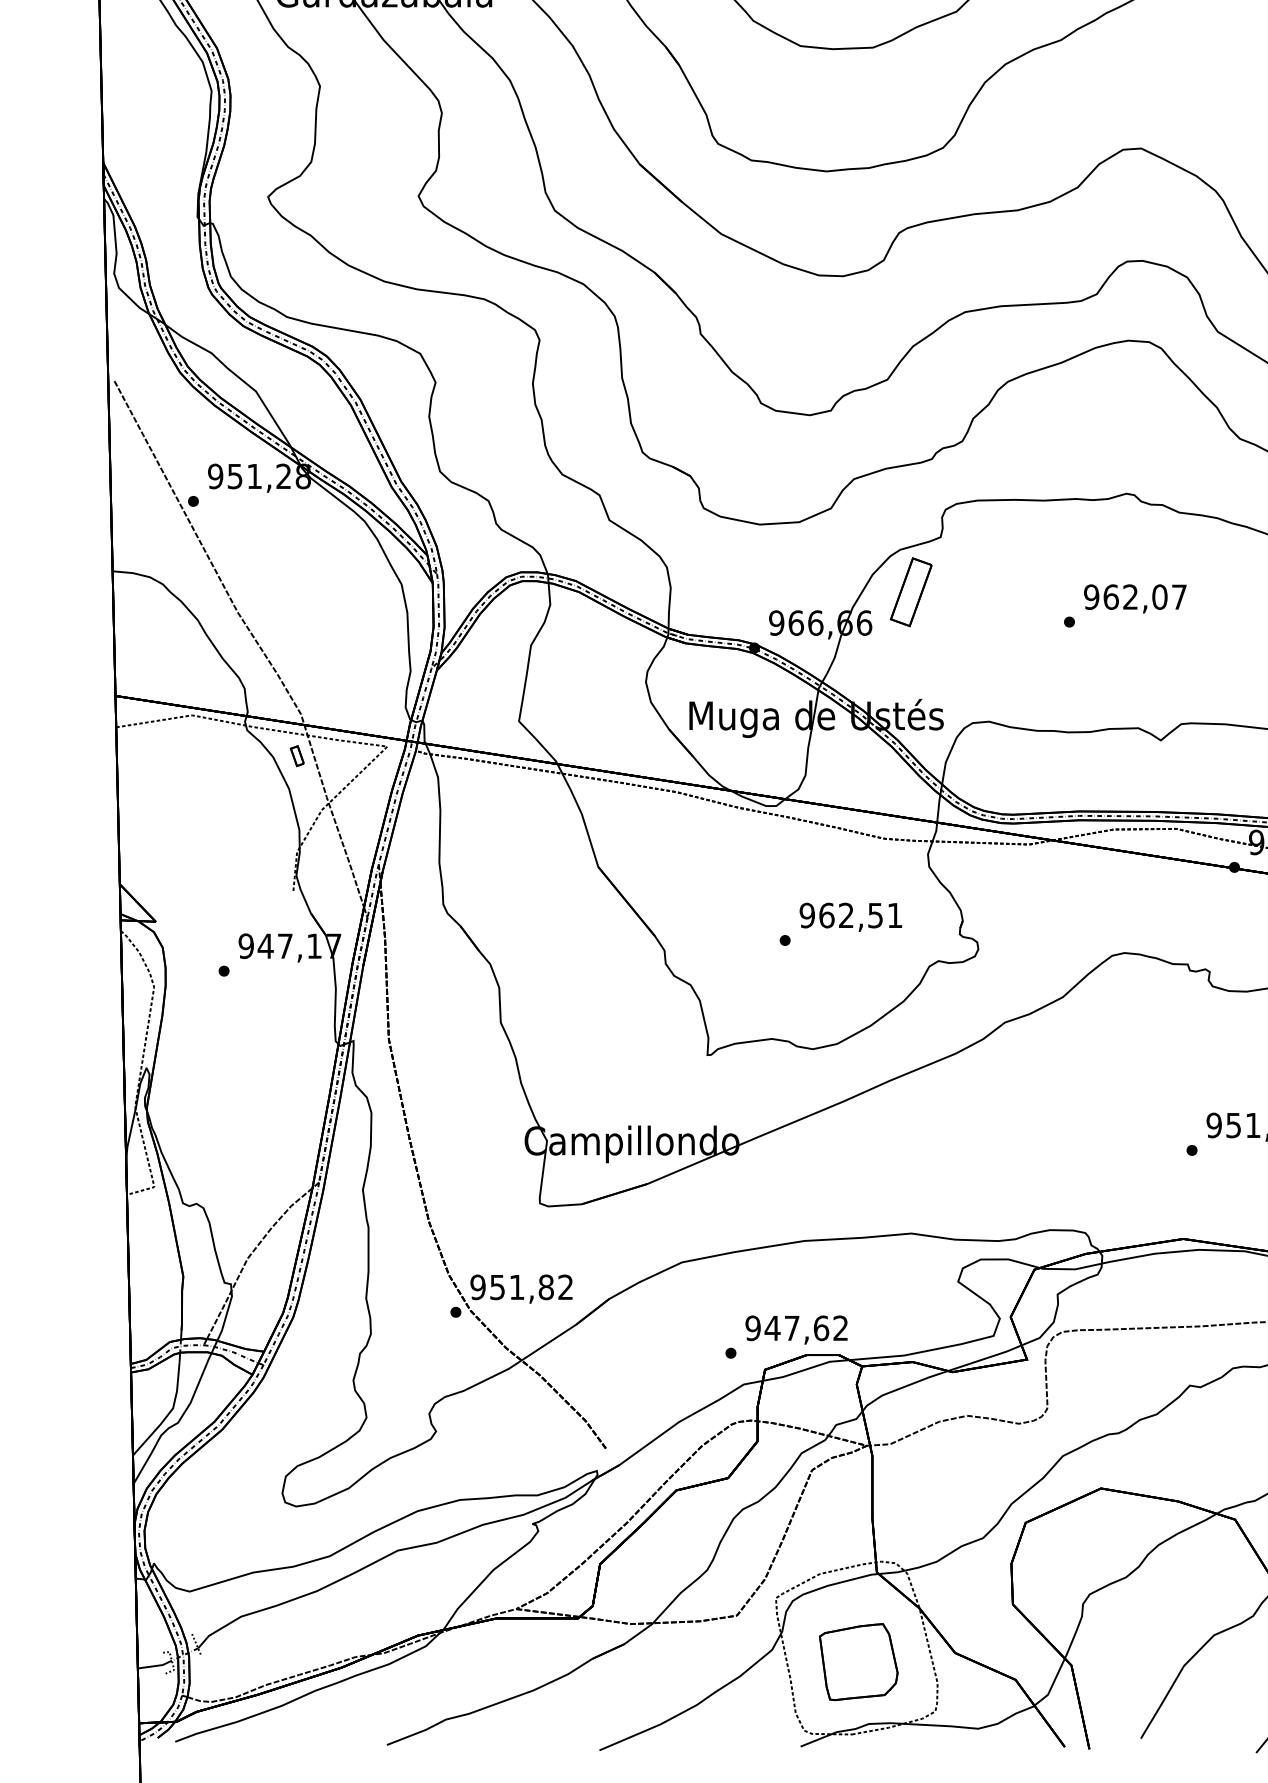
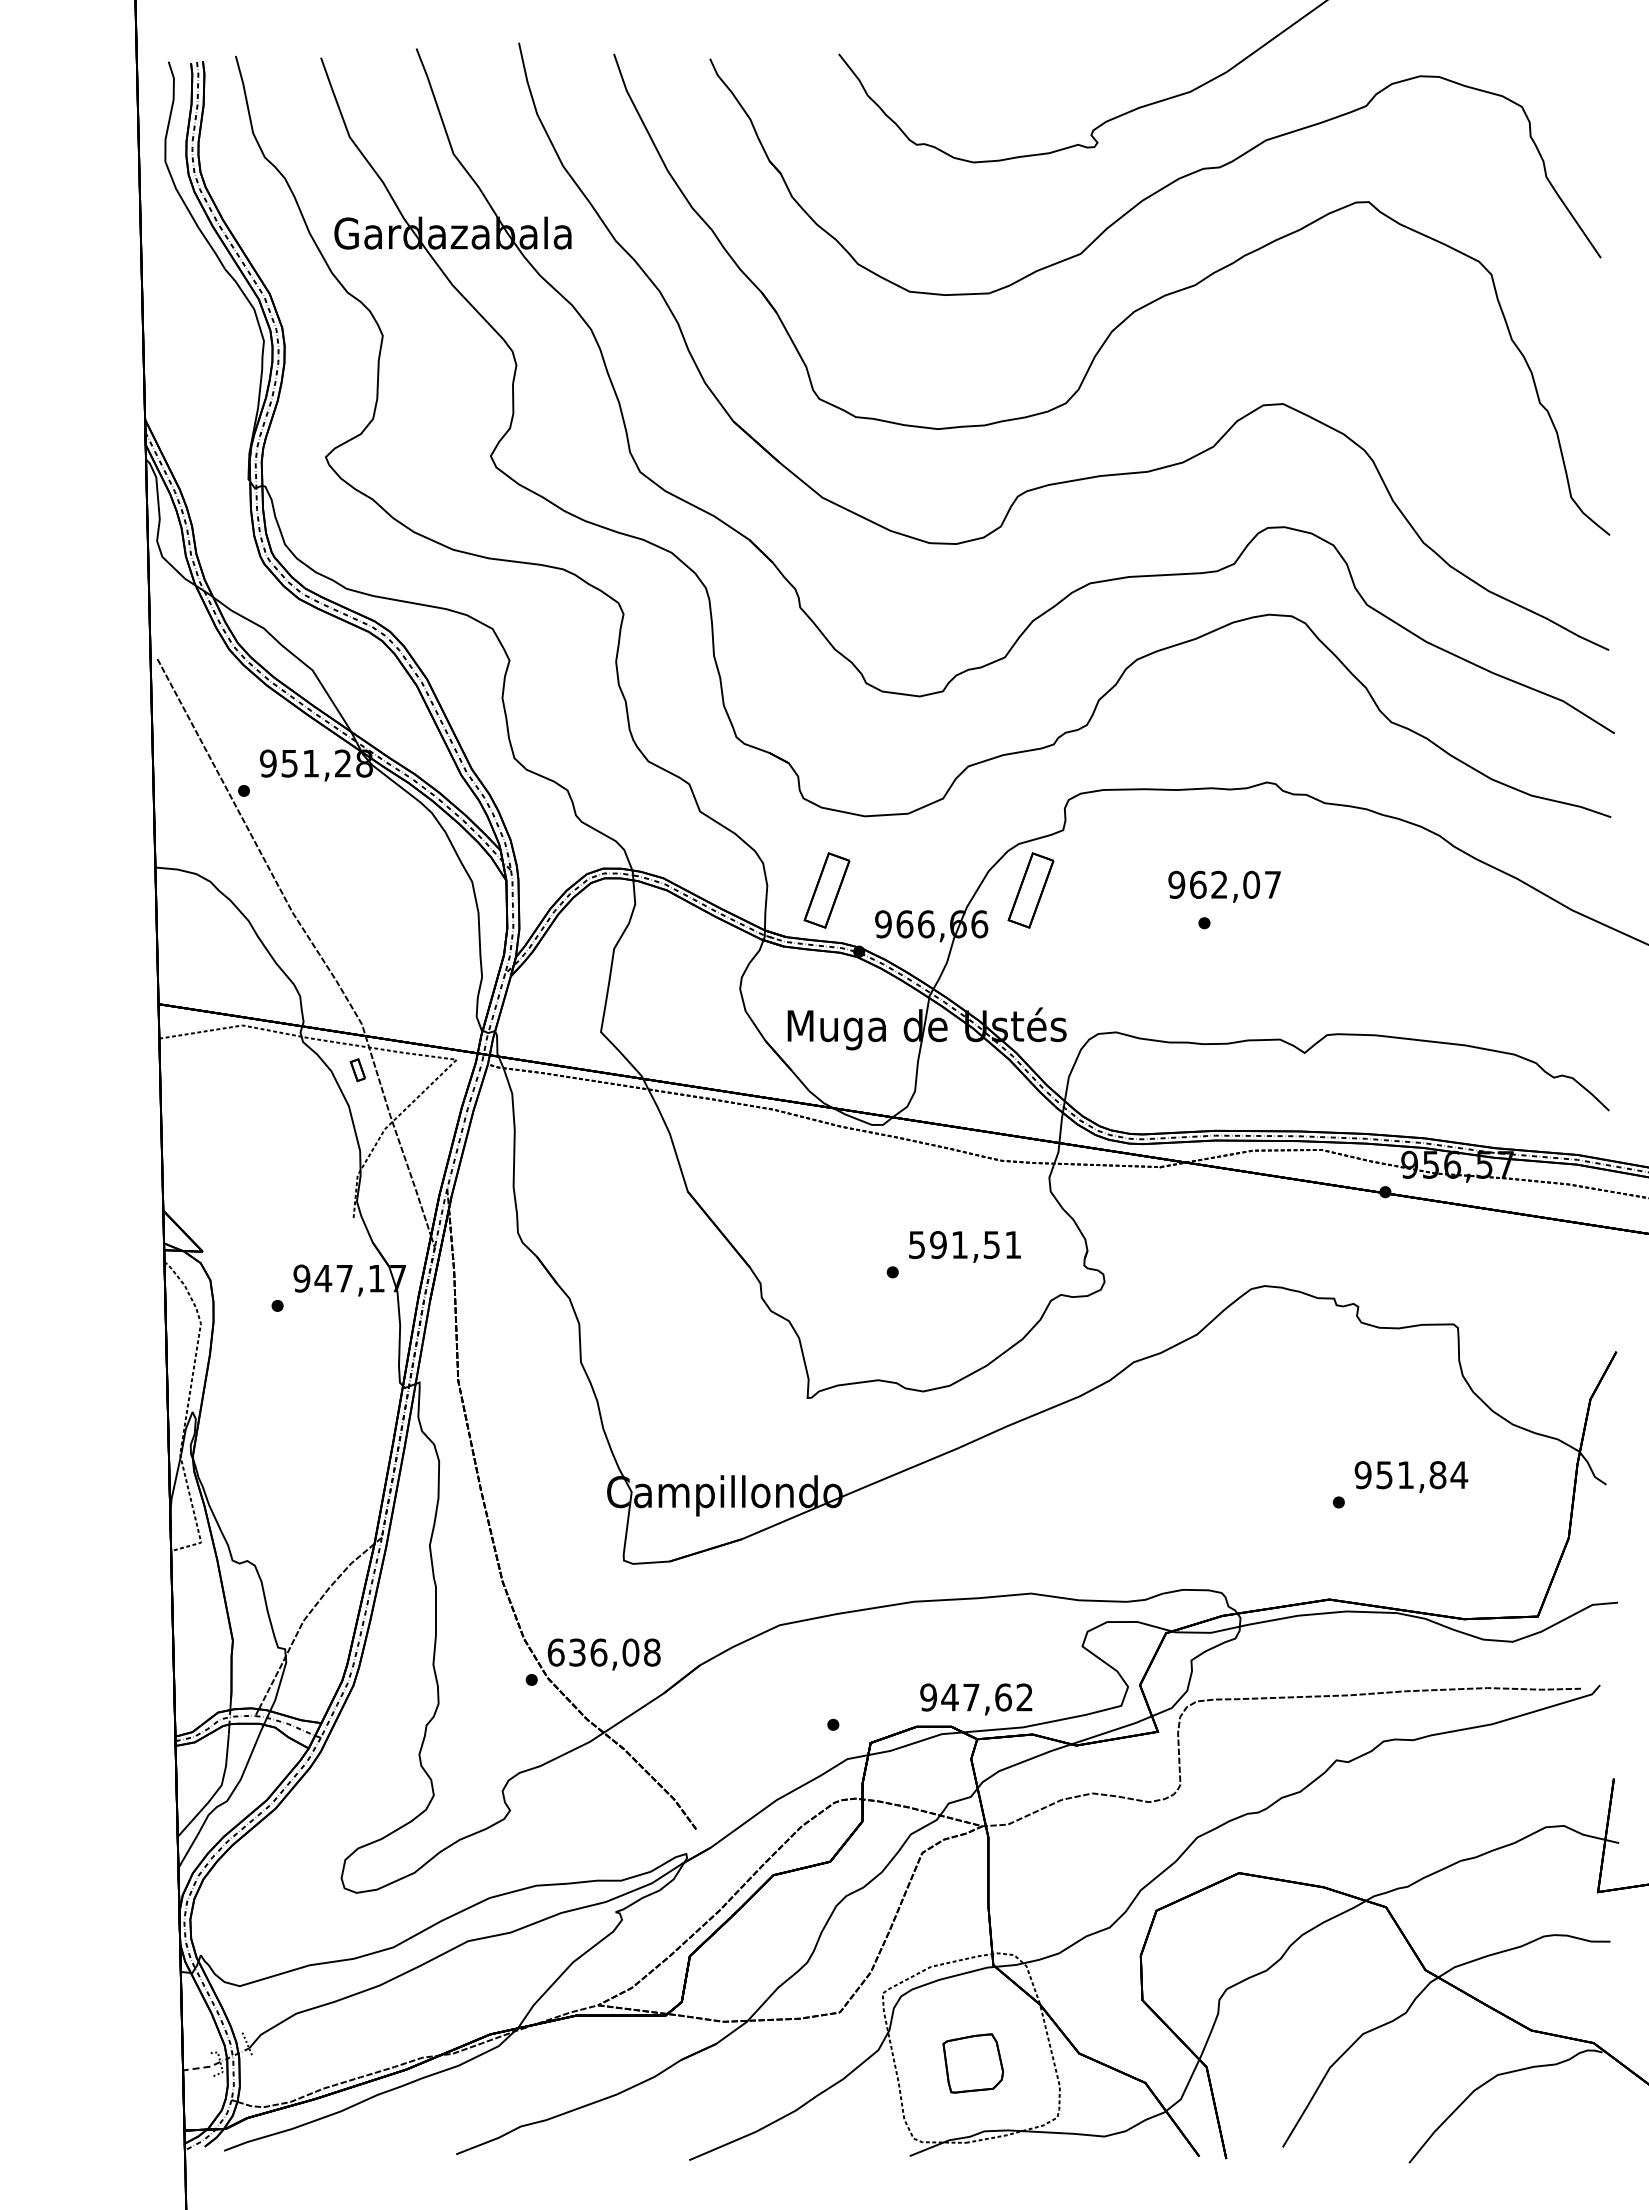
part: (724, 592) -> (826, 890), added
text: (1135, 598) -> (1224, 886), moved
text: (825, 916) -> (937, 1245), 962,51 -> 591,51
text: (521, 1287) -> (603, 1652), 951,82 -> 636,08
text: (796, 1330) -> (976, 1699), moved
part: (857, 1662) -> (972, 2063), size x0.7
line: (155, 1665) -> (202, 2067), solid -> dashed

